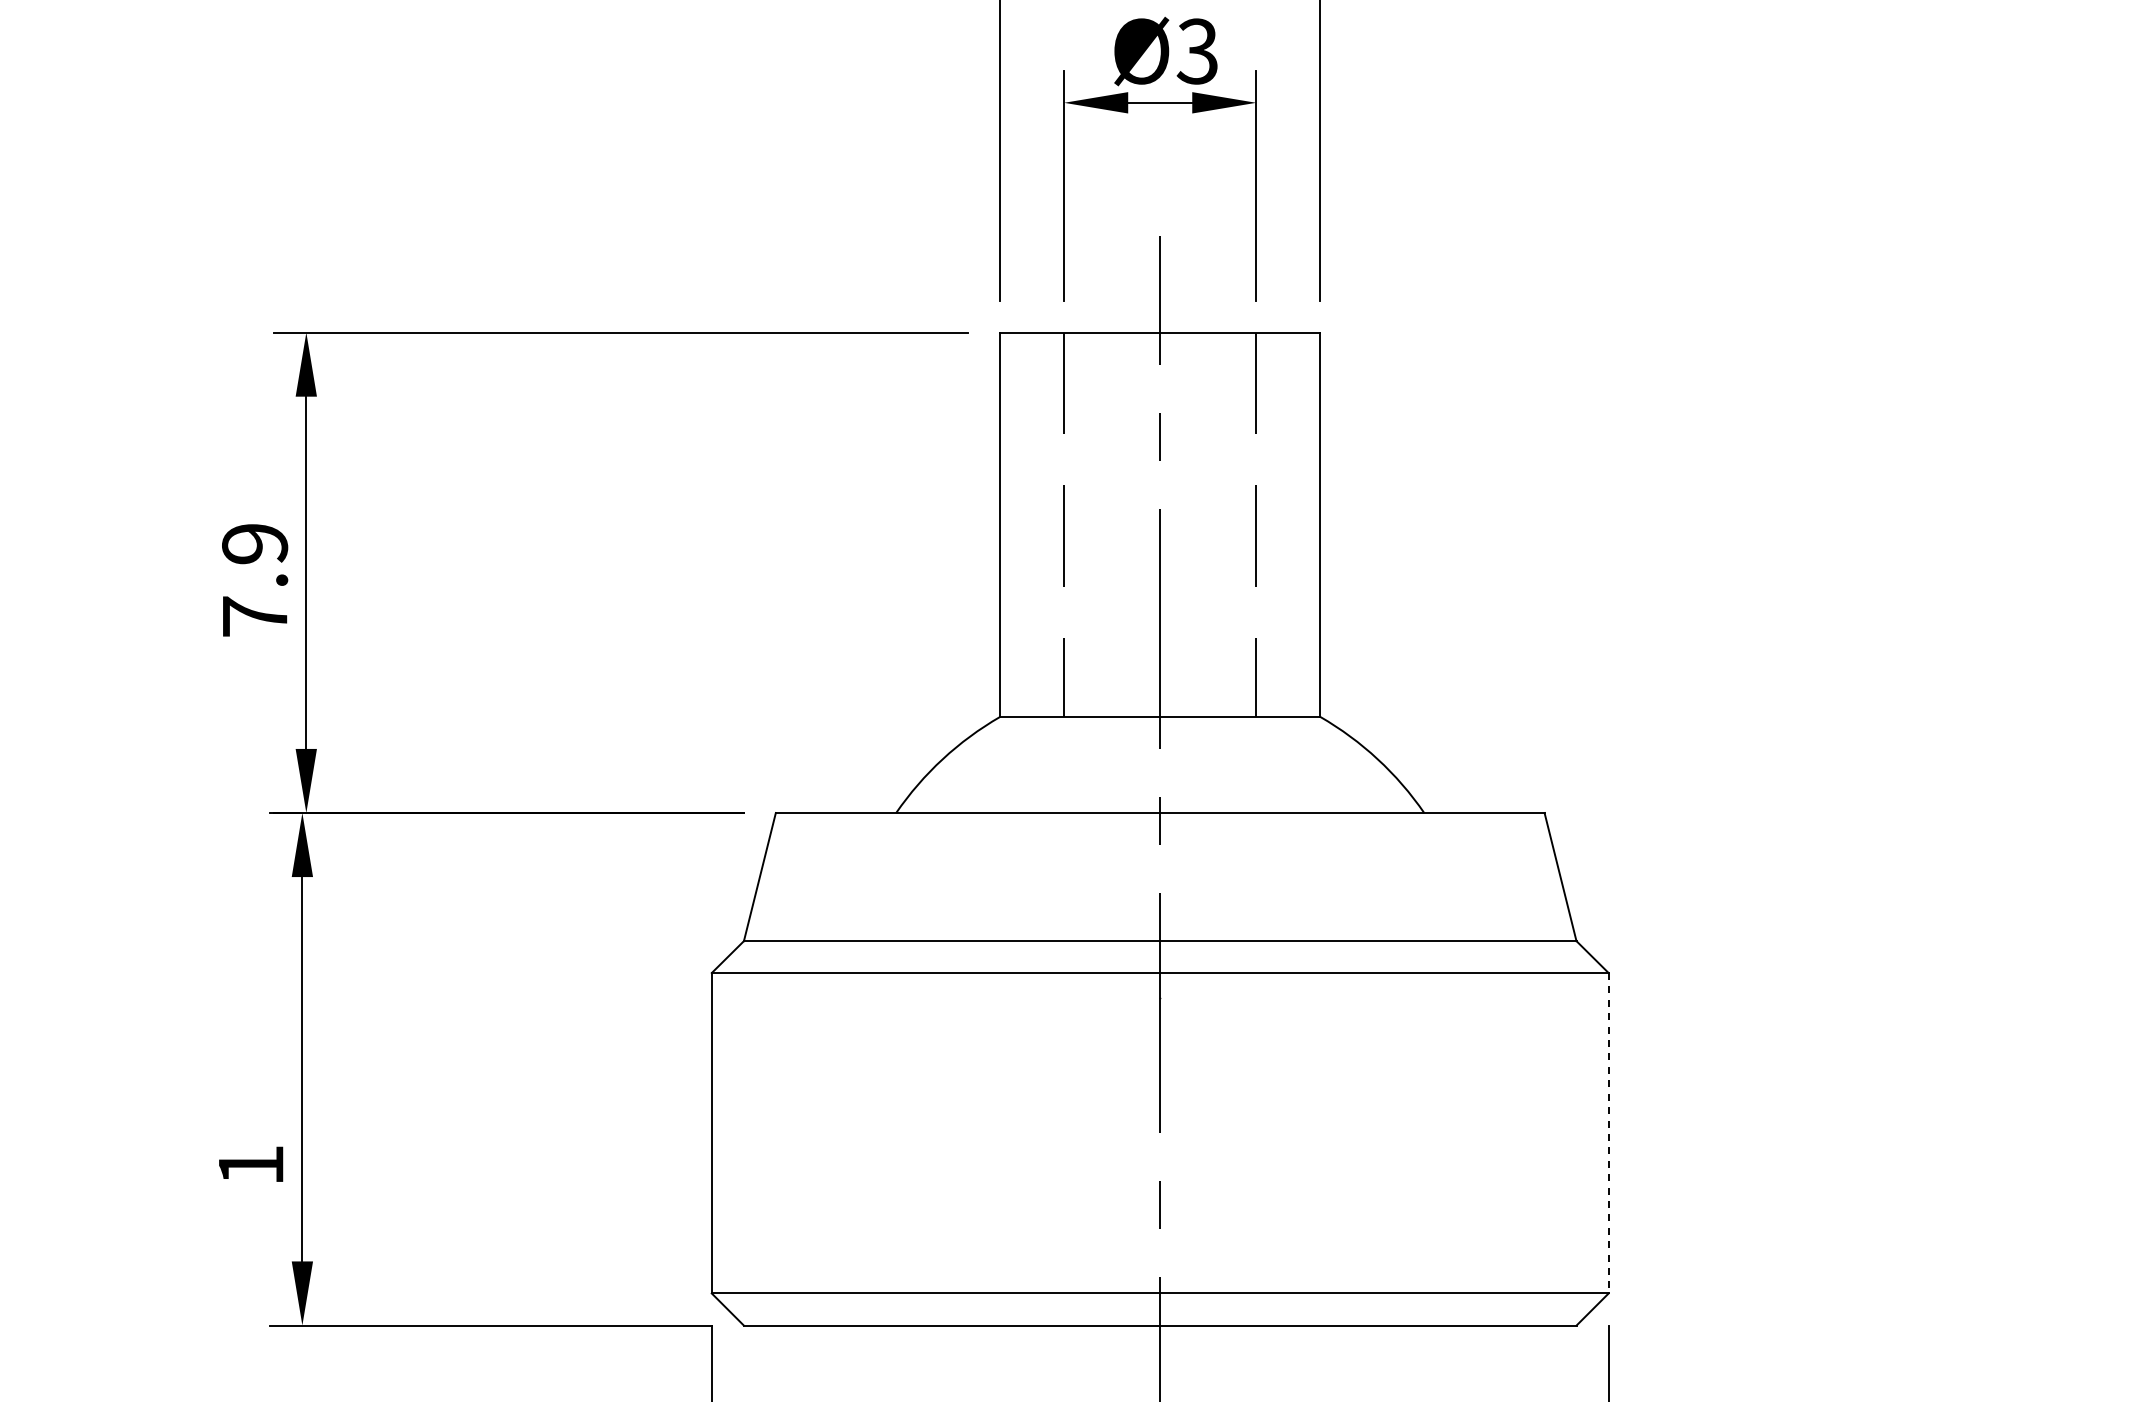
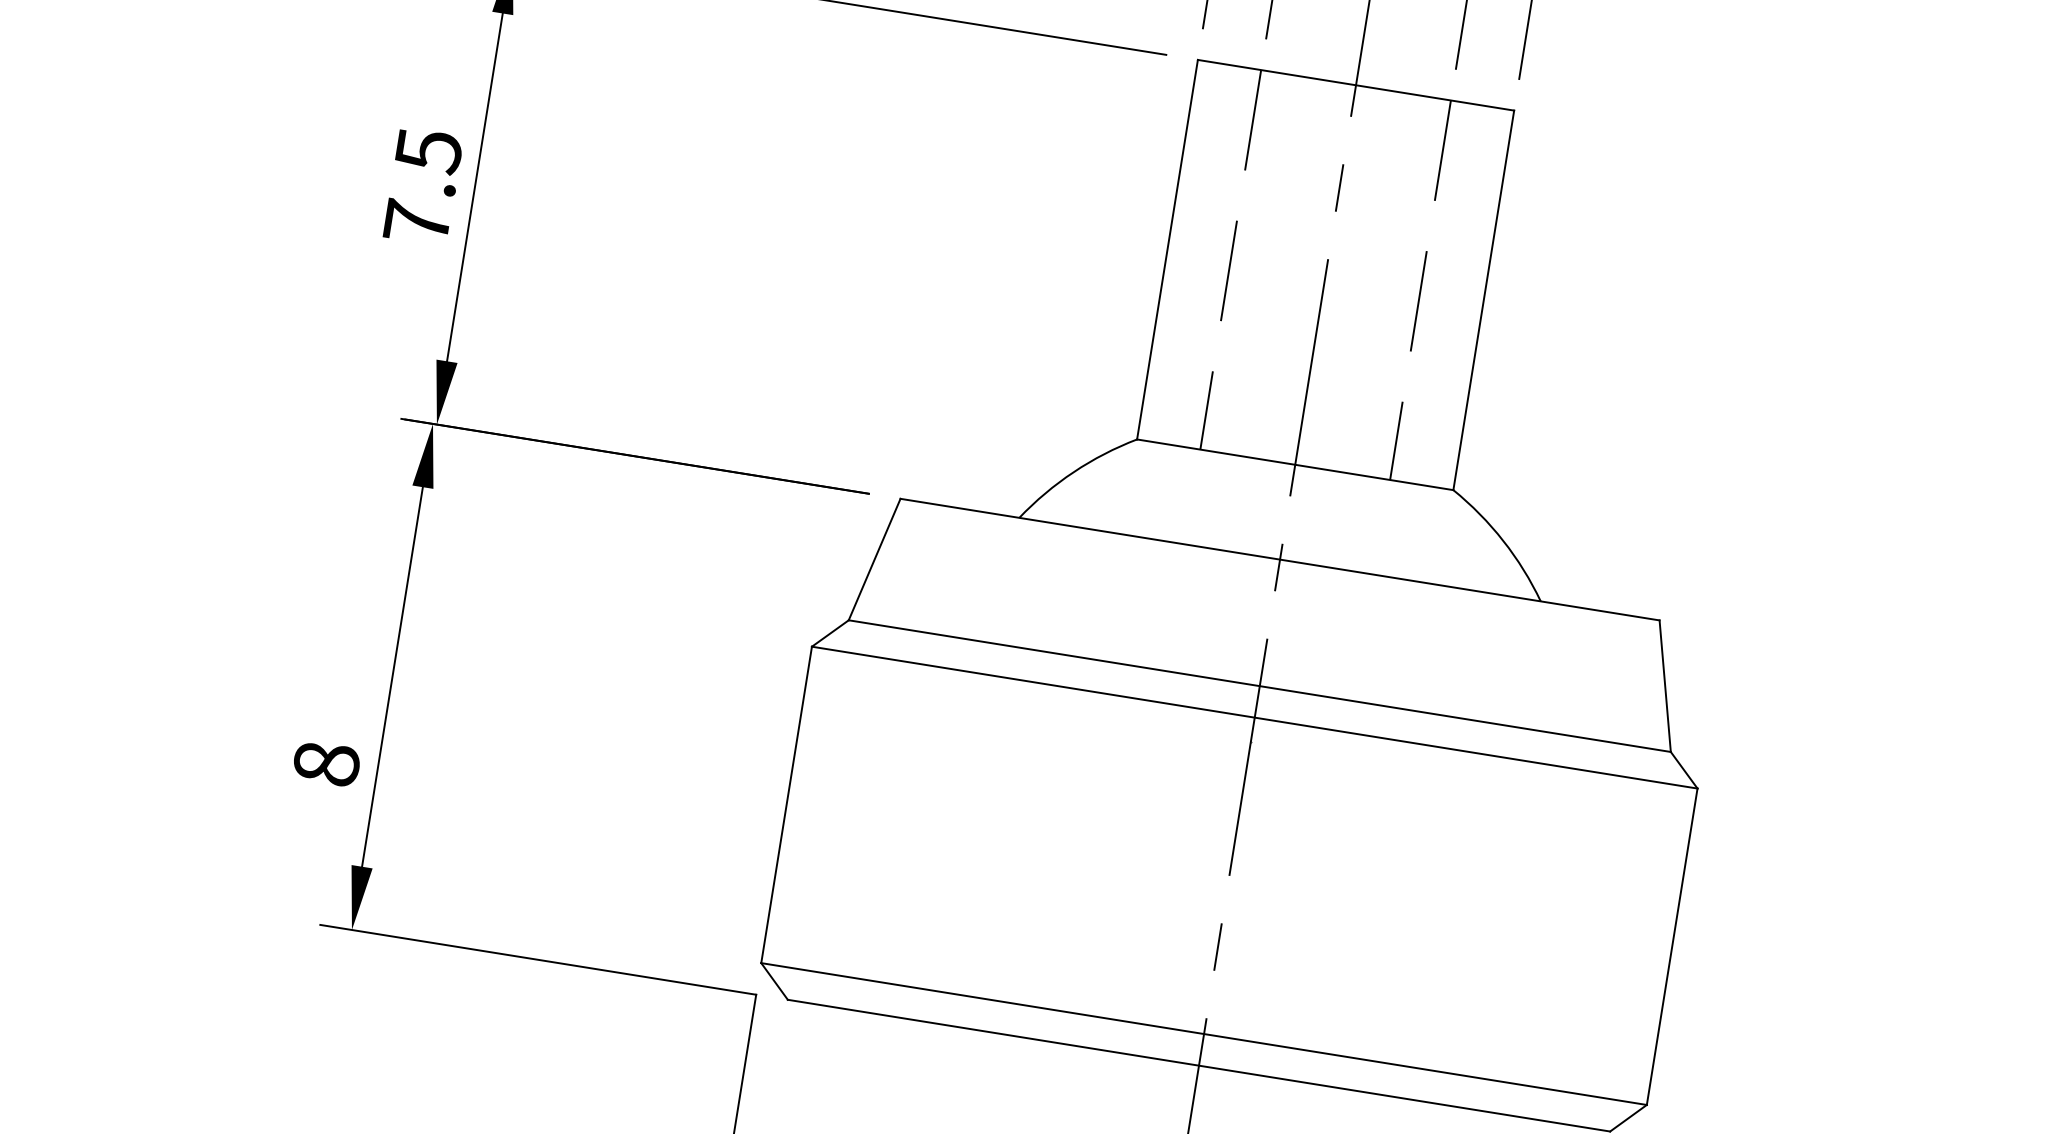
text: (255, 544) -> (429, 151), 7.9 -> 7.5
line: (1608, 1133) -> (1672, 946), dashed -> solid
text: (251, 1165) -> (327, 763), 1 -> 8

